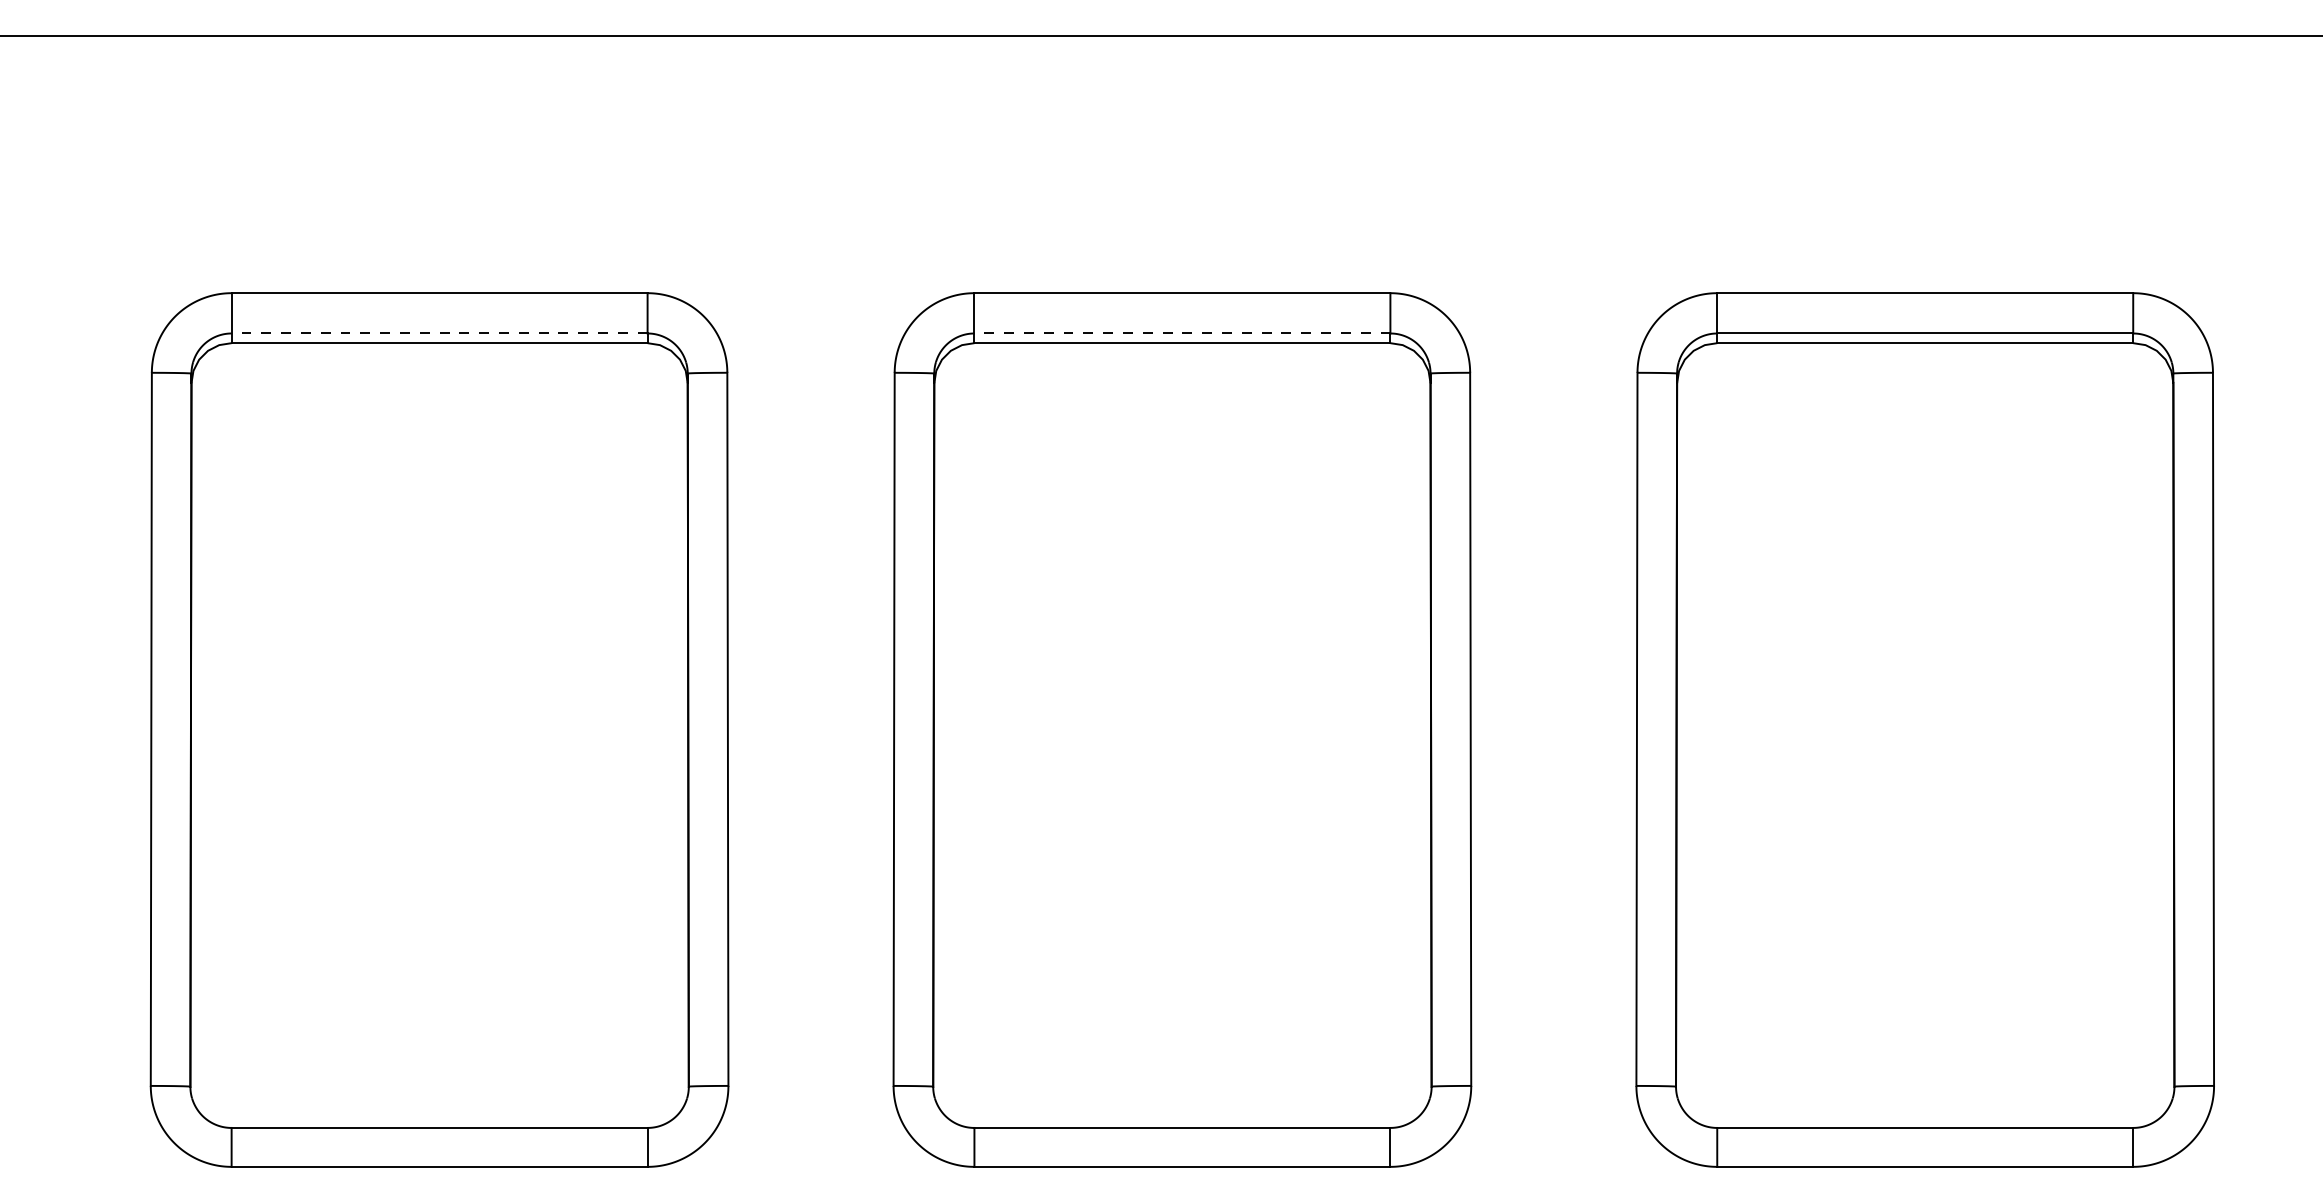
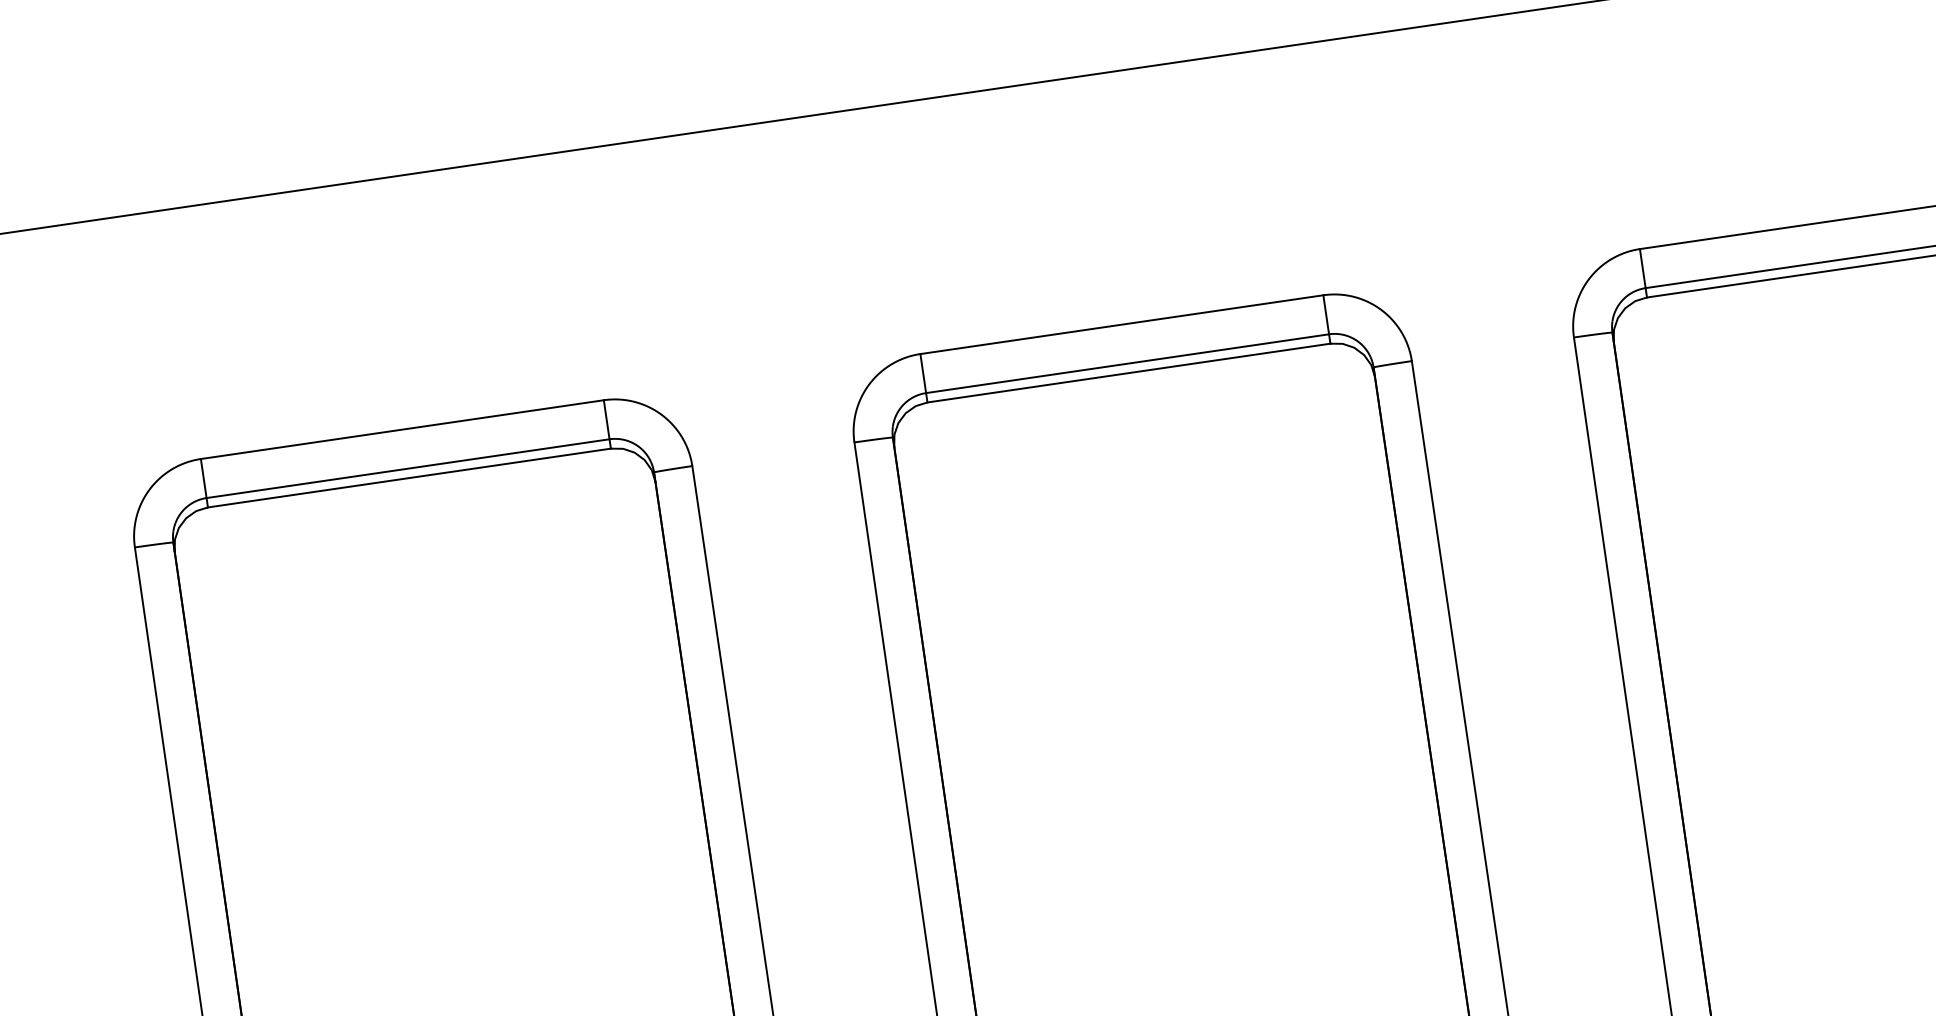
line: (439, 333) -> (407, 468), dashed -> solid
line: (1182, 333) -> (1127, 363), dashed -> solid

